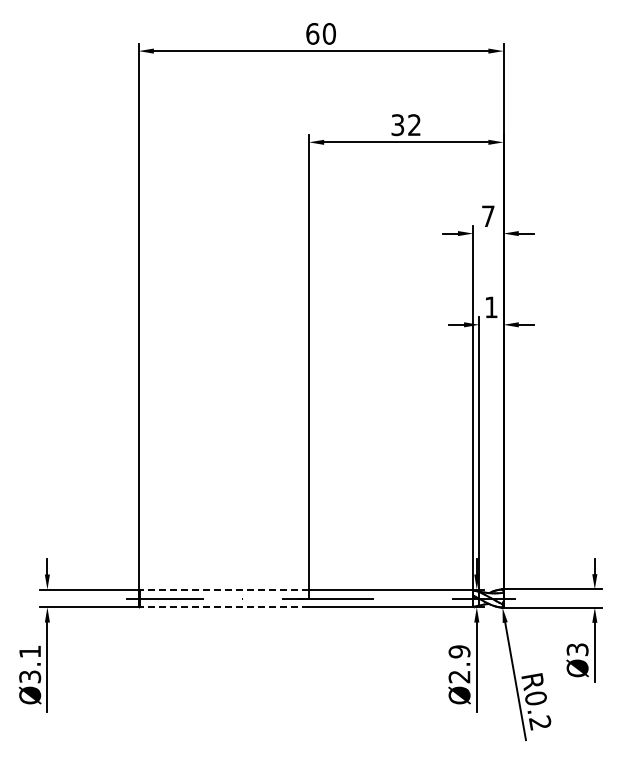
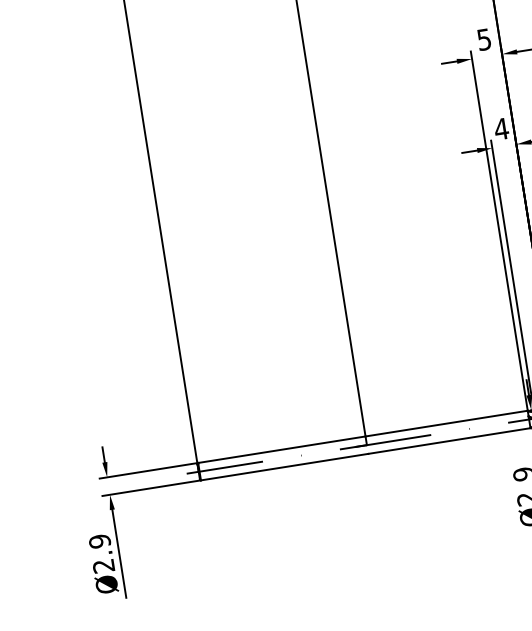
text: (488, 216) -> (484, 39), 7 -> 5
text: (491, 306) -> (501, 128), 1 -> 4
line: (224, 589) -> (282, 449), dashed -> solid
line: (224, 607) -> (284, 467), dashed -> solid
text: (30, 664) -> (102, 553), Ø3.1 -> Ø2.9

